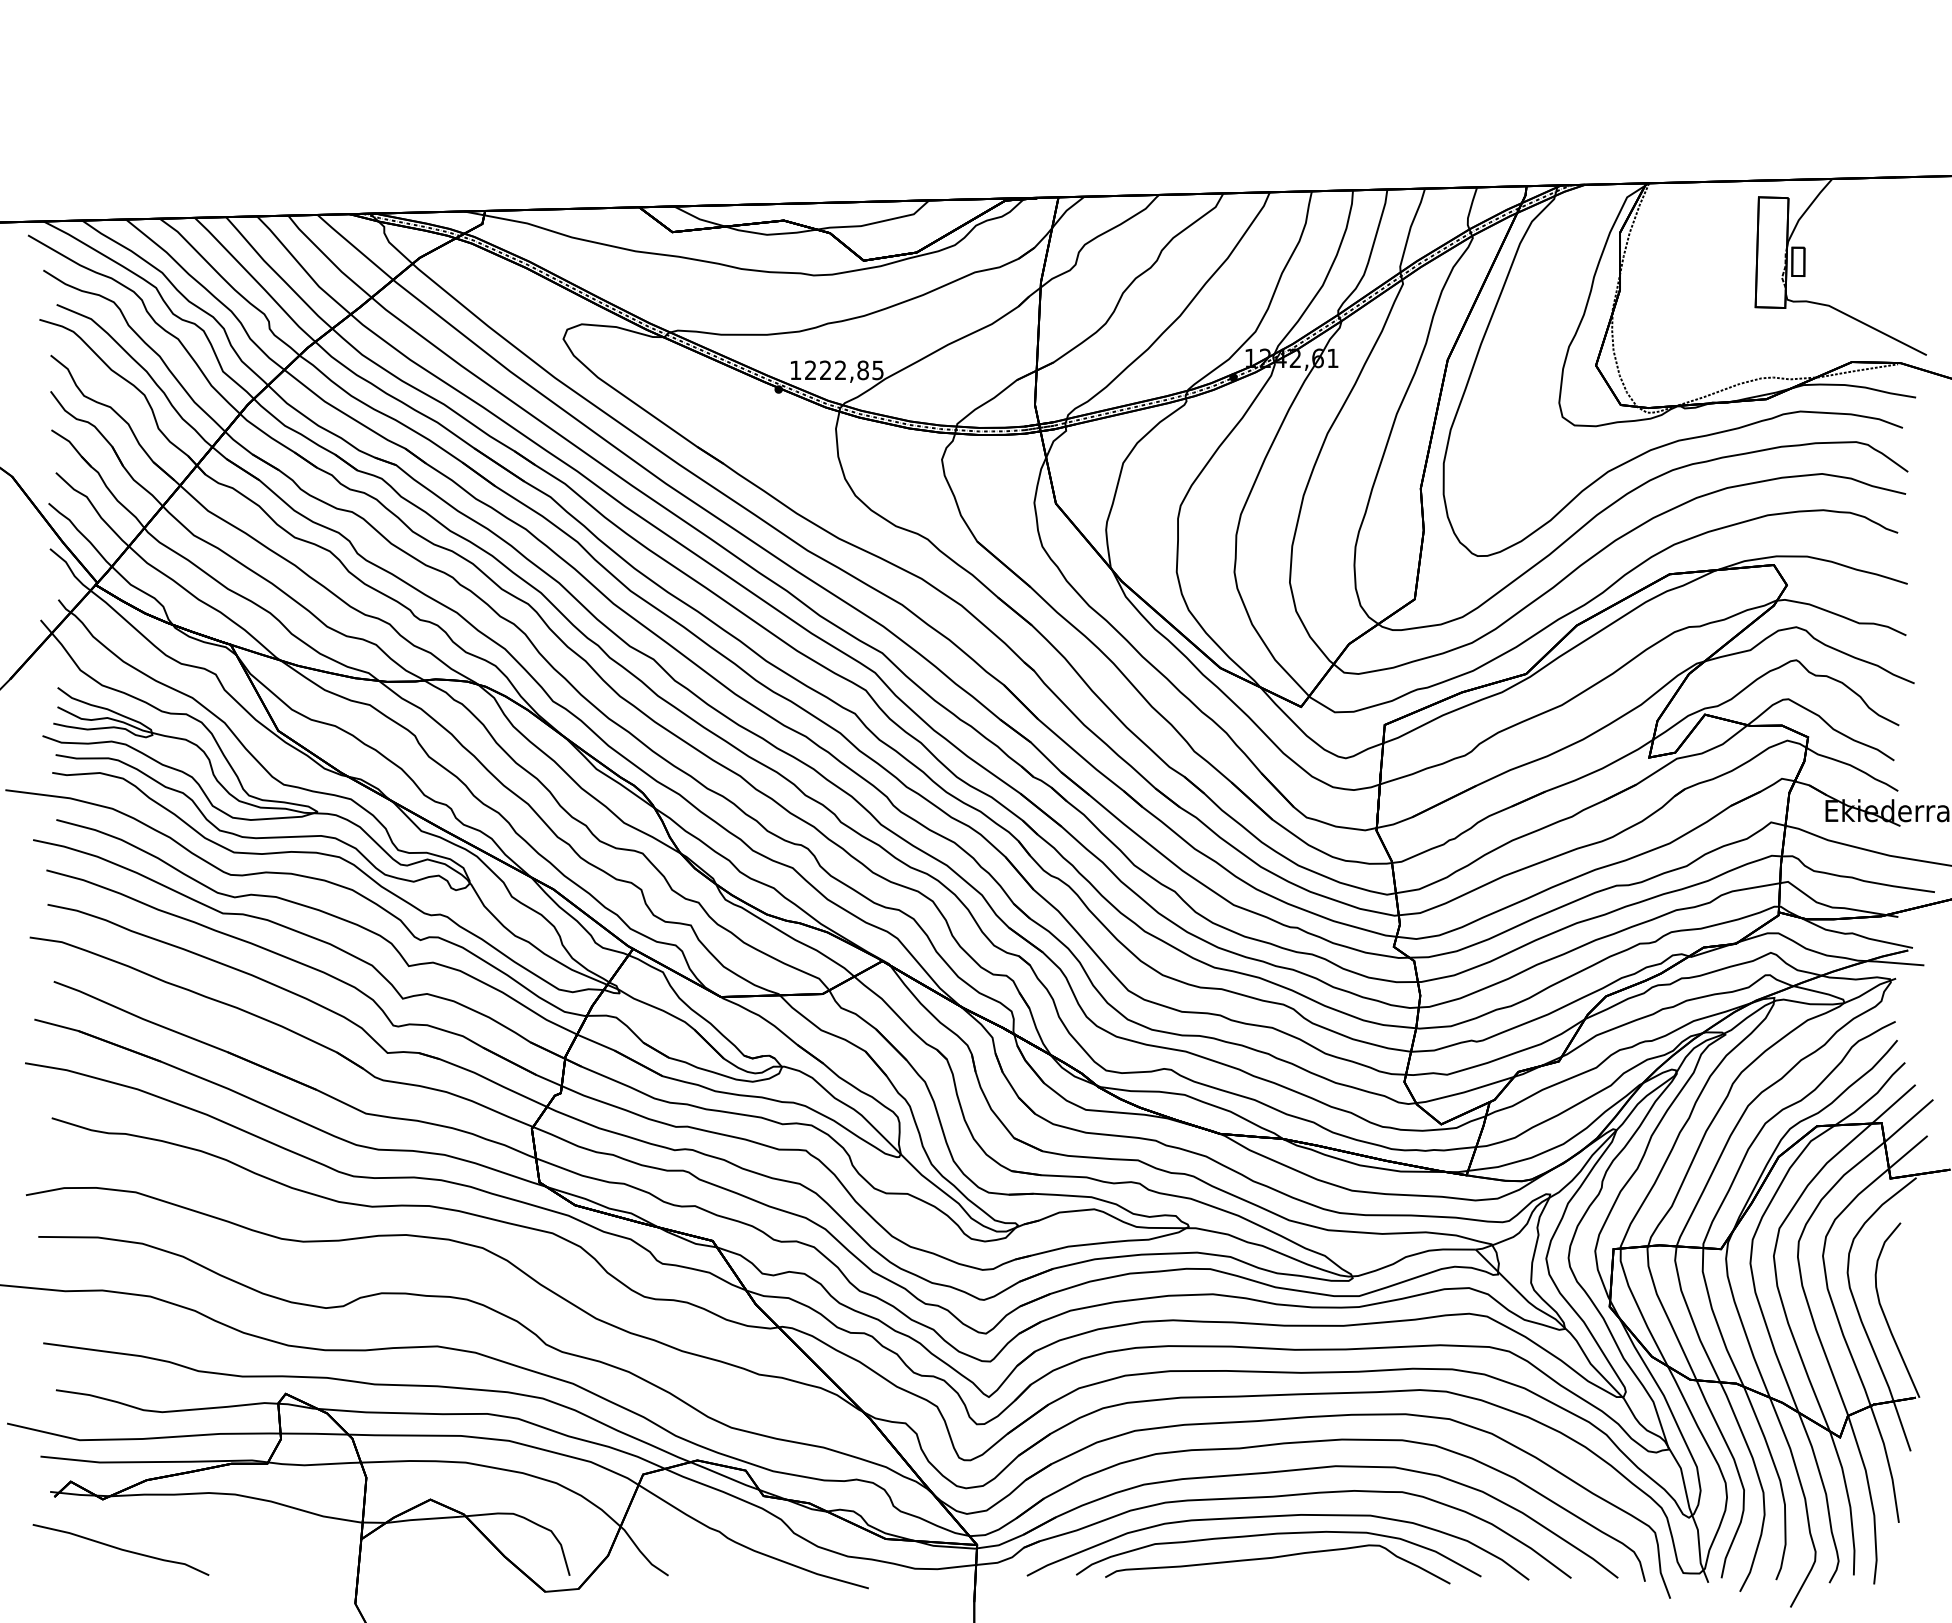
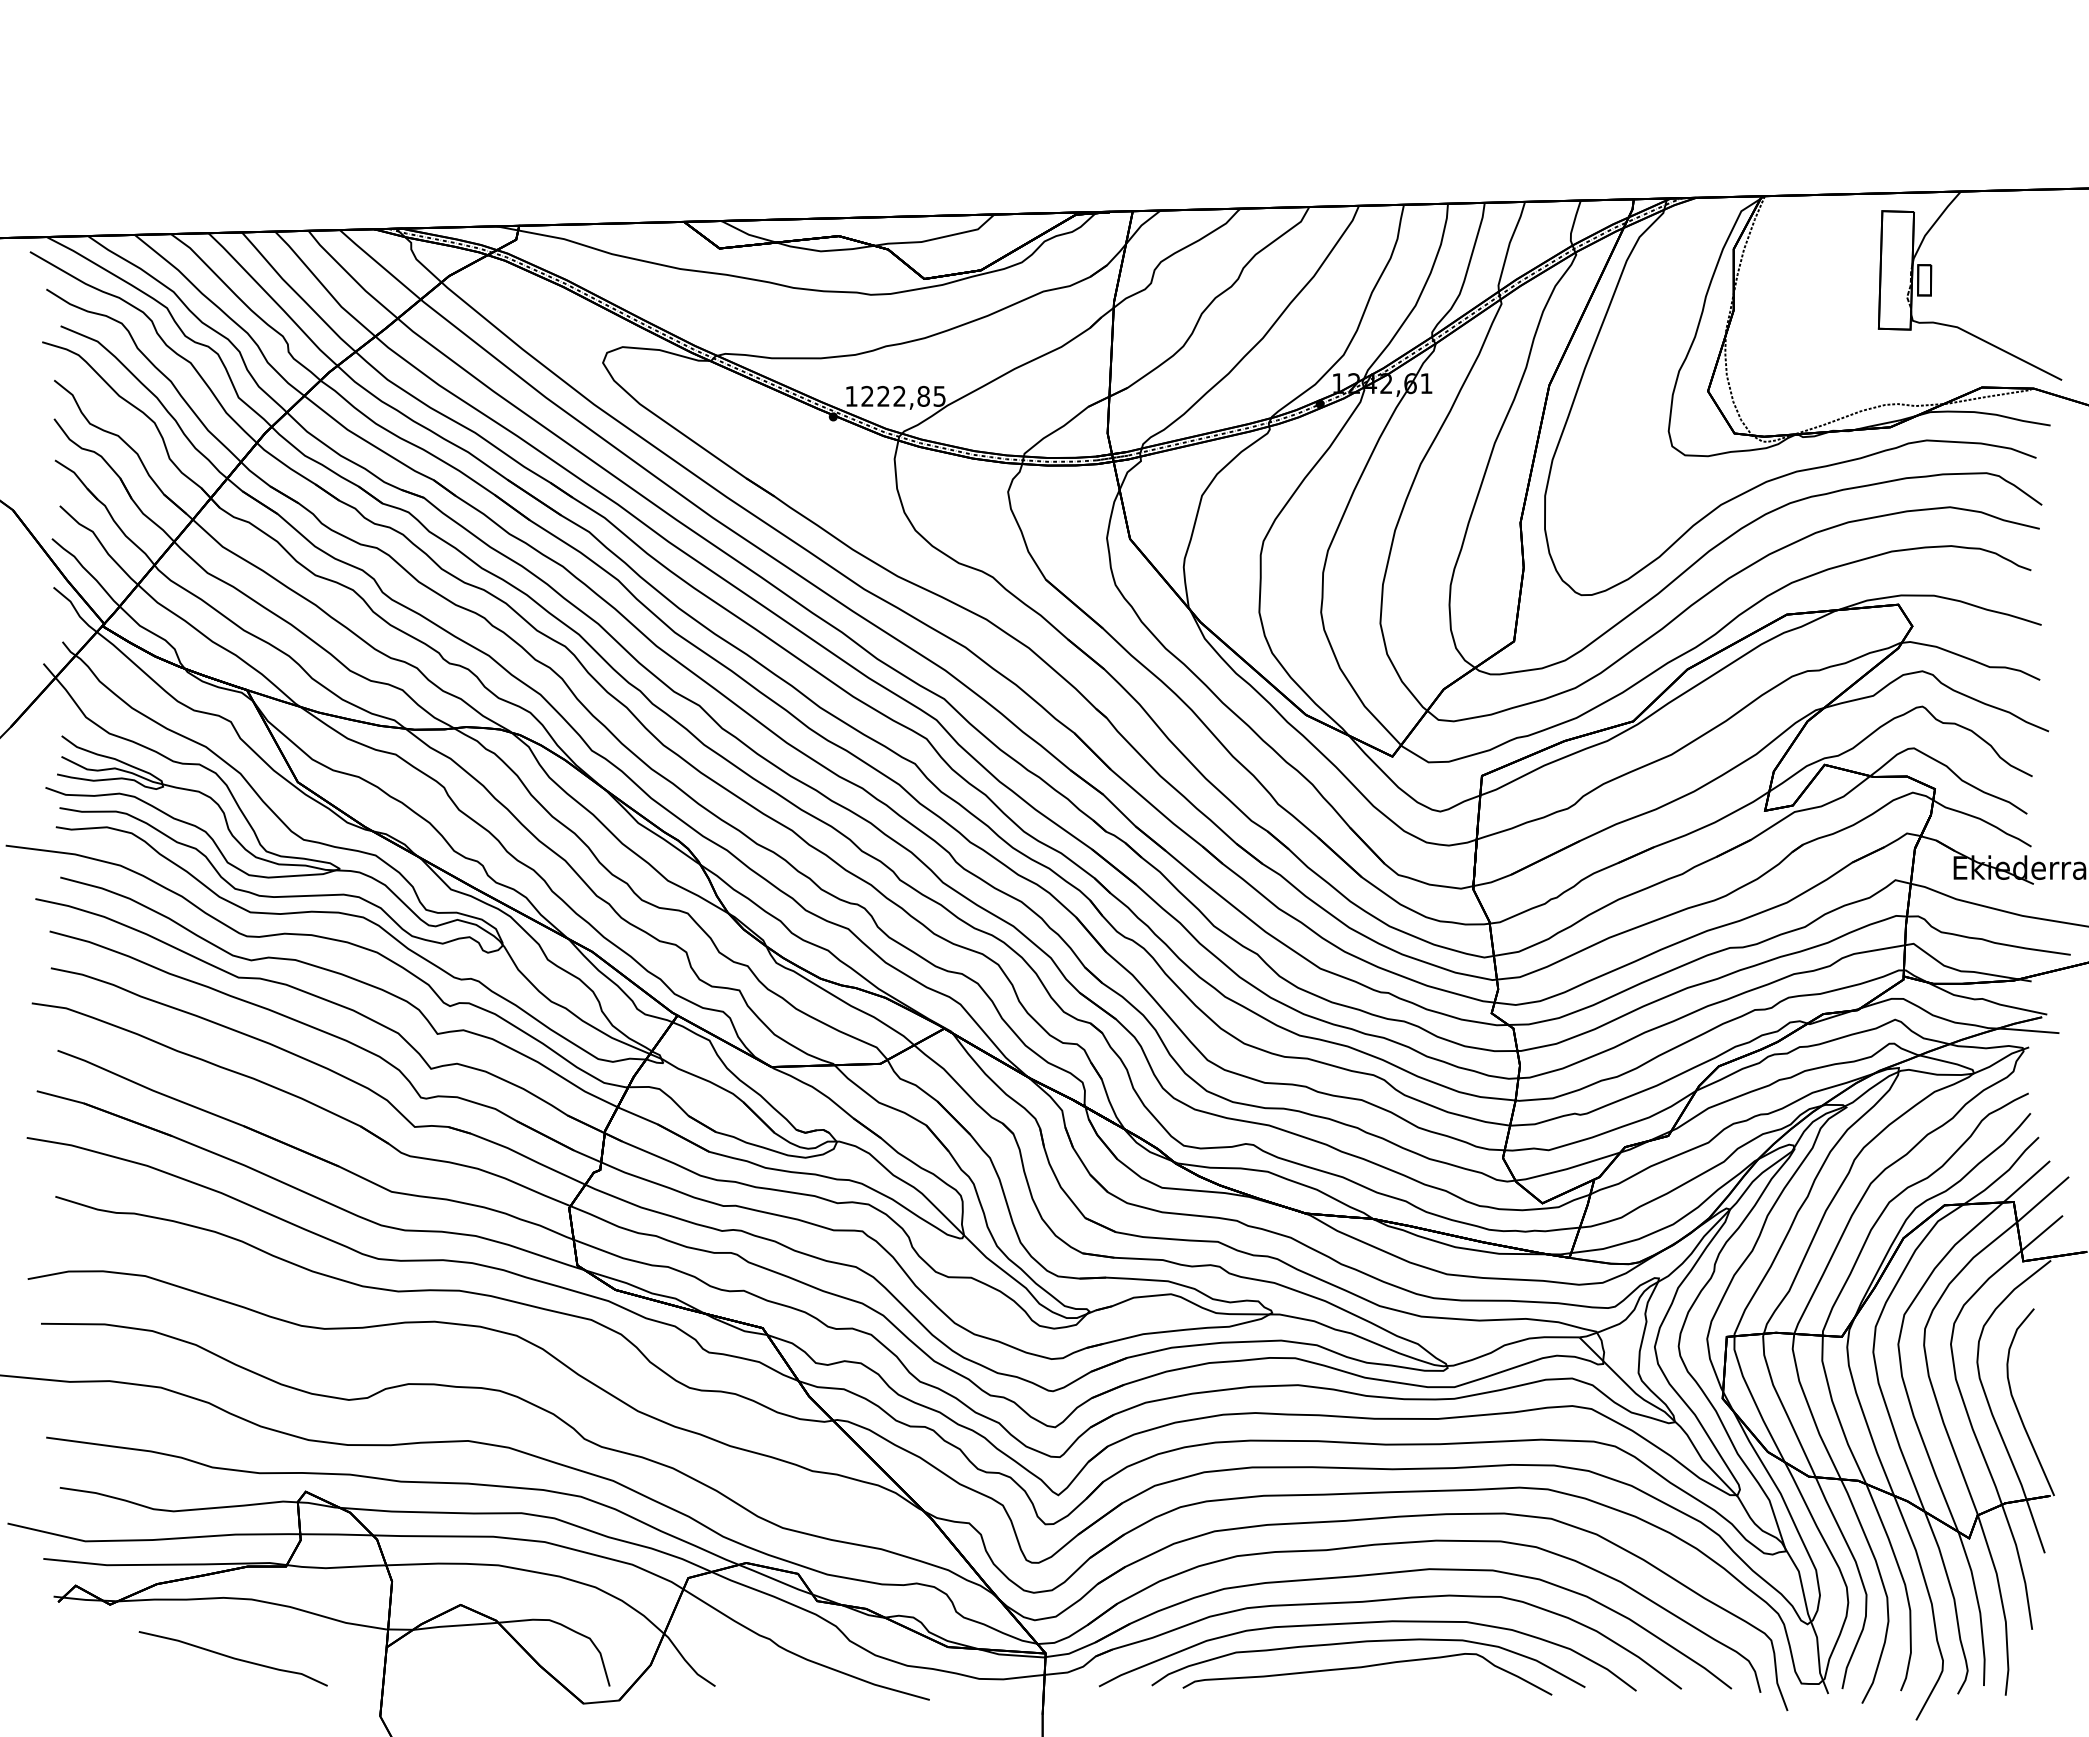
curve: (120, 1549) -> (232, 1658), moved

